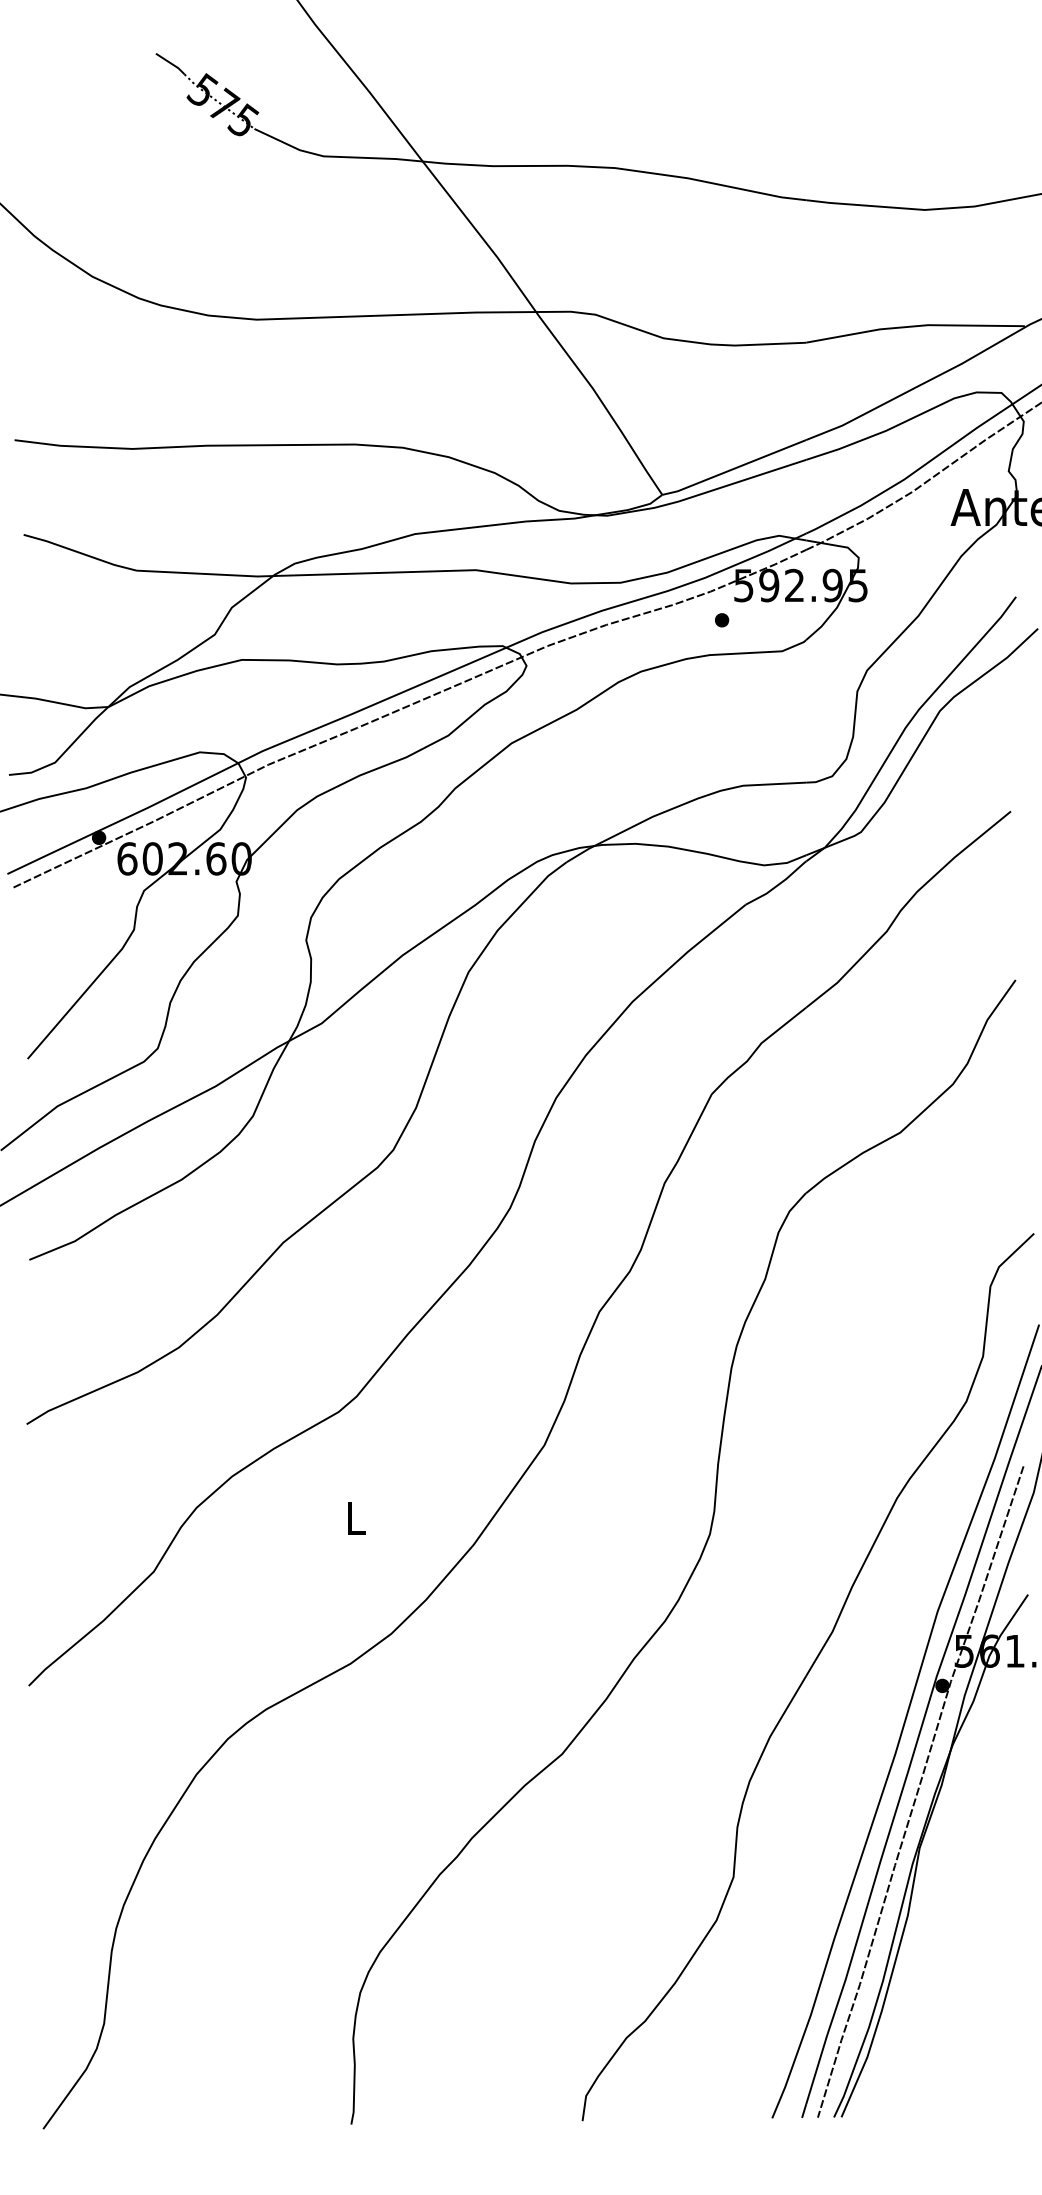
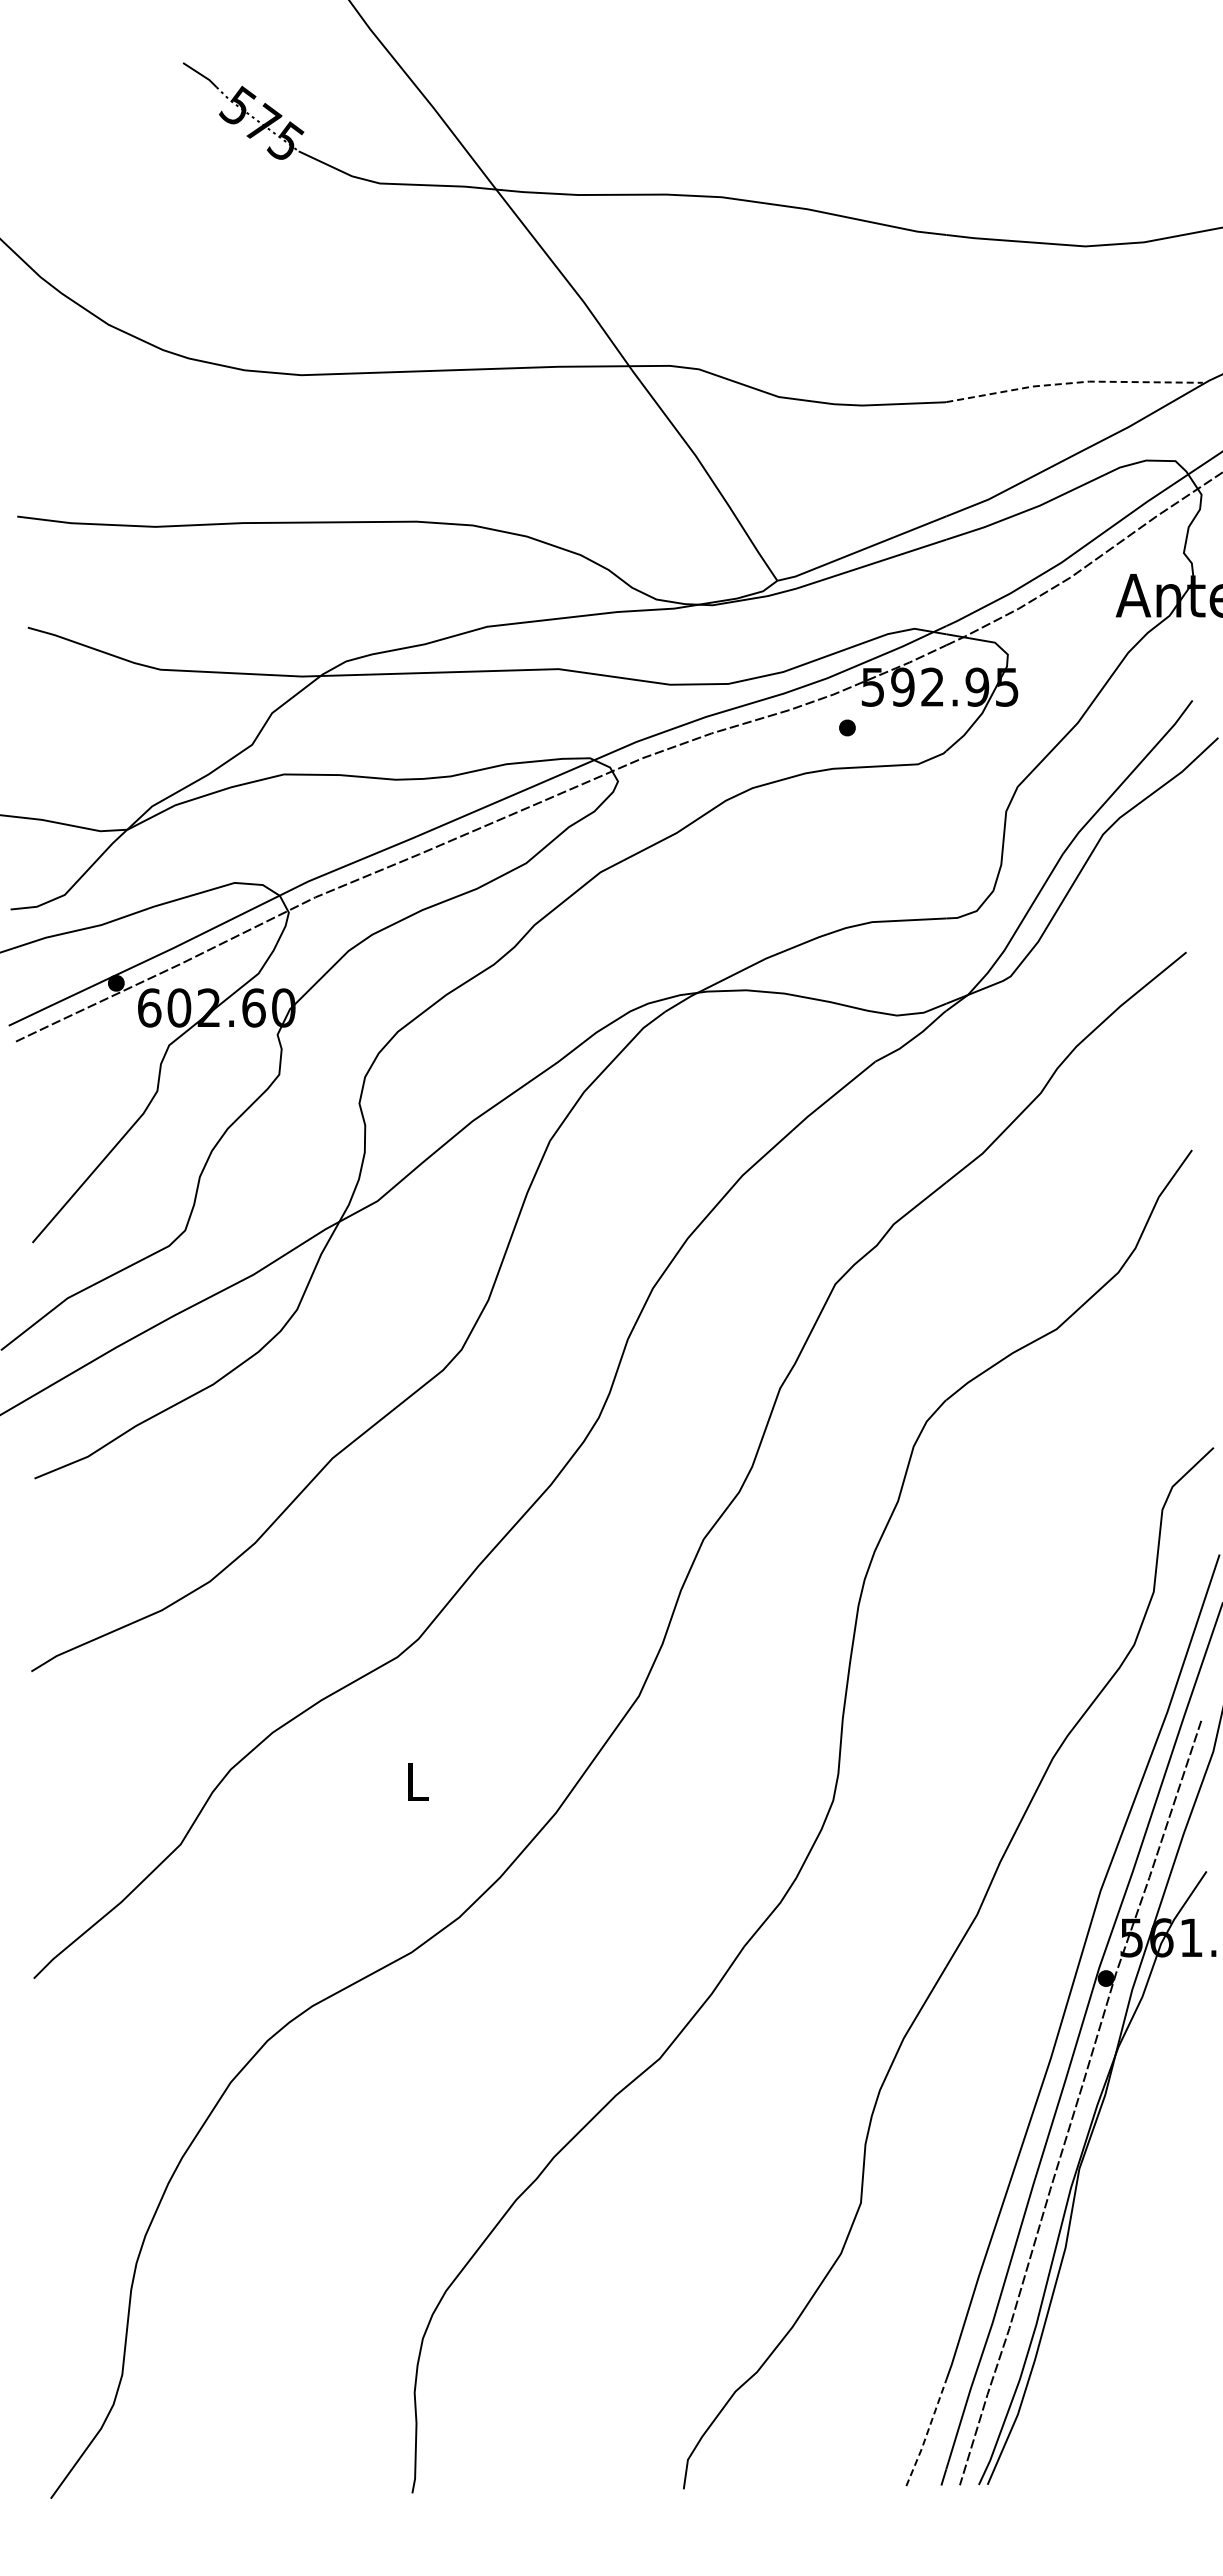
line: (915, 325) -> (1074, 382), solid -> dashed
line: (790, 2073) -> (927, 2433), solid -> dashed

